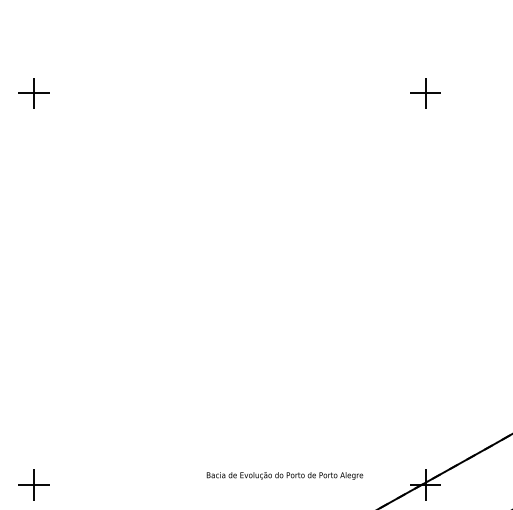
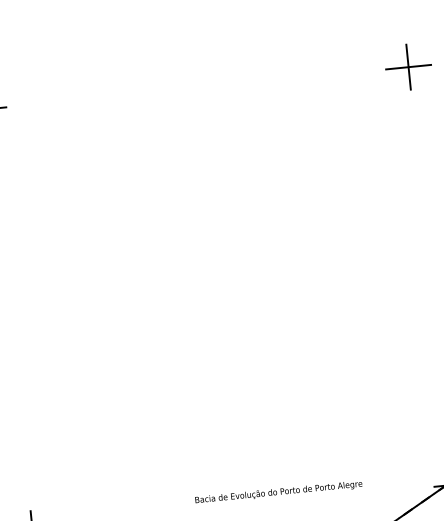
part: (425, 93) -> (408, 67), size x1.4
text: (284, 475) -> (278, 492), moved

